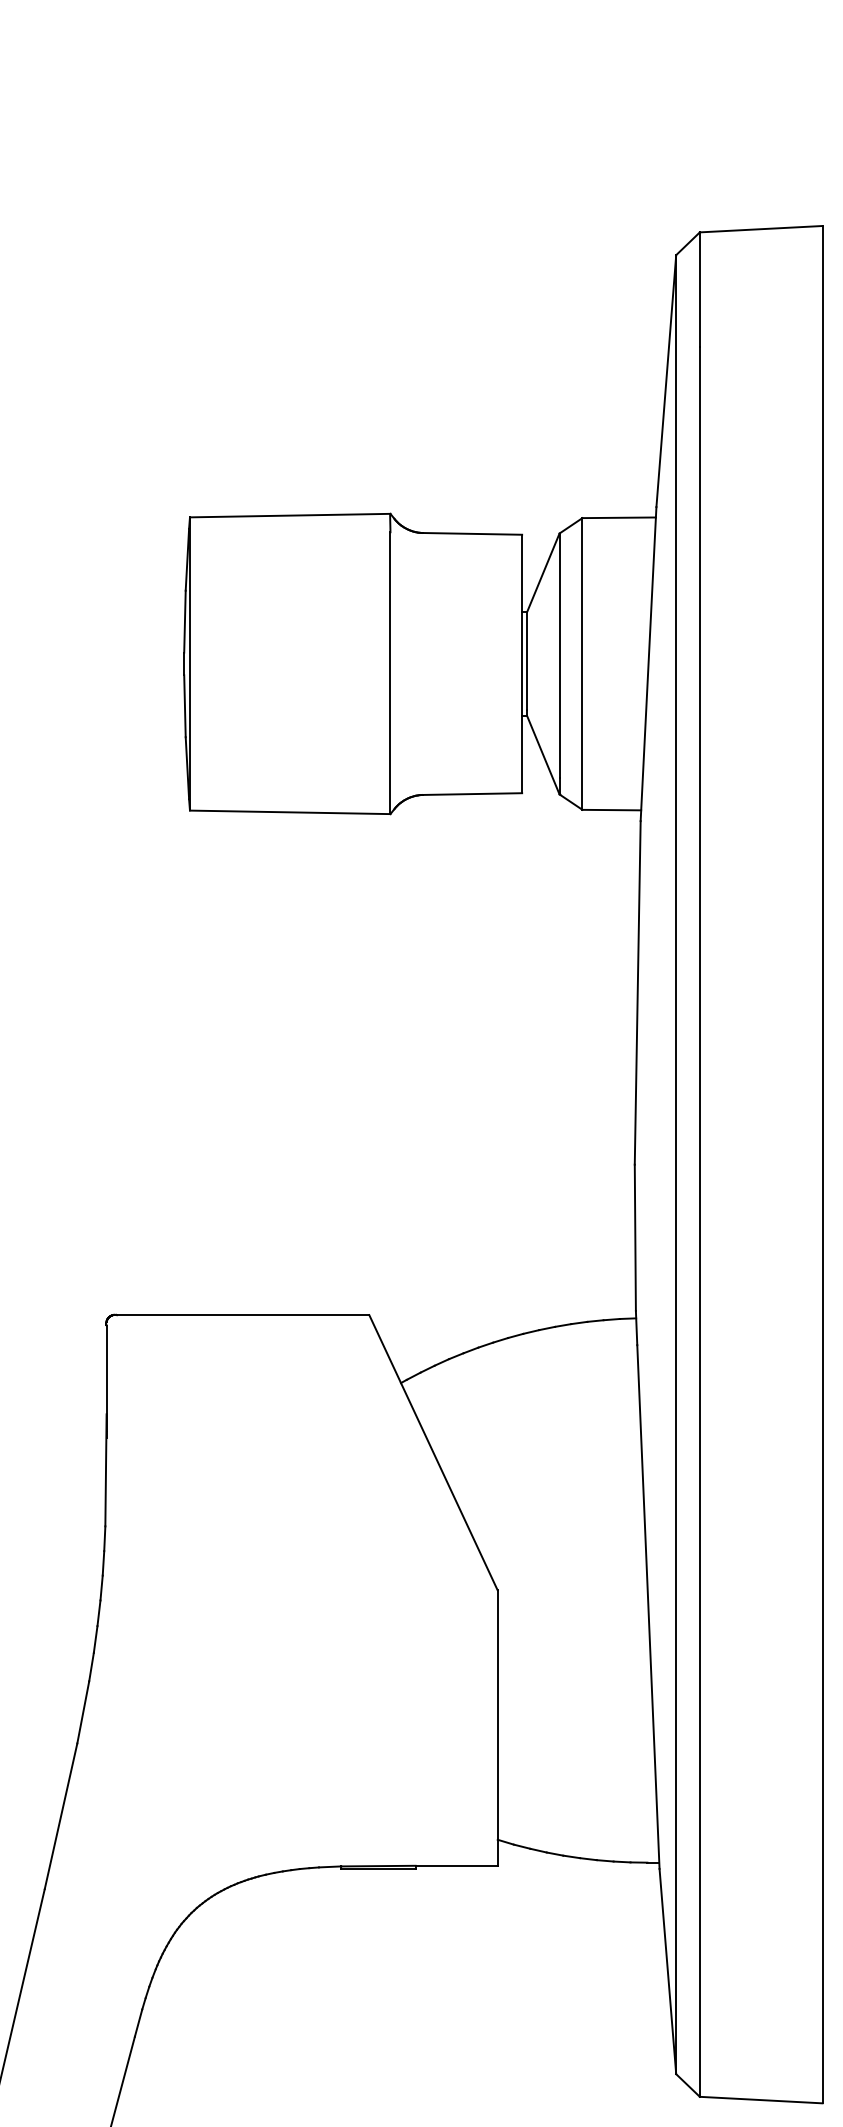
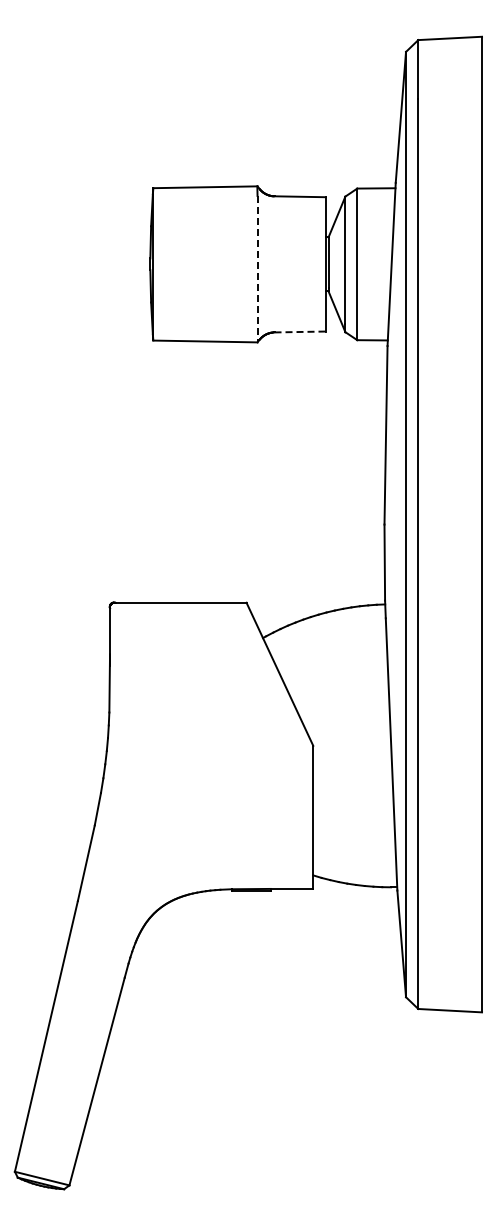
line: (390, 673) -> (257, 269), solid -> dashed
line: (473, 793) -> (300, 331), solid -> dashed

